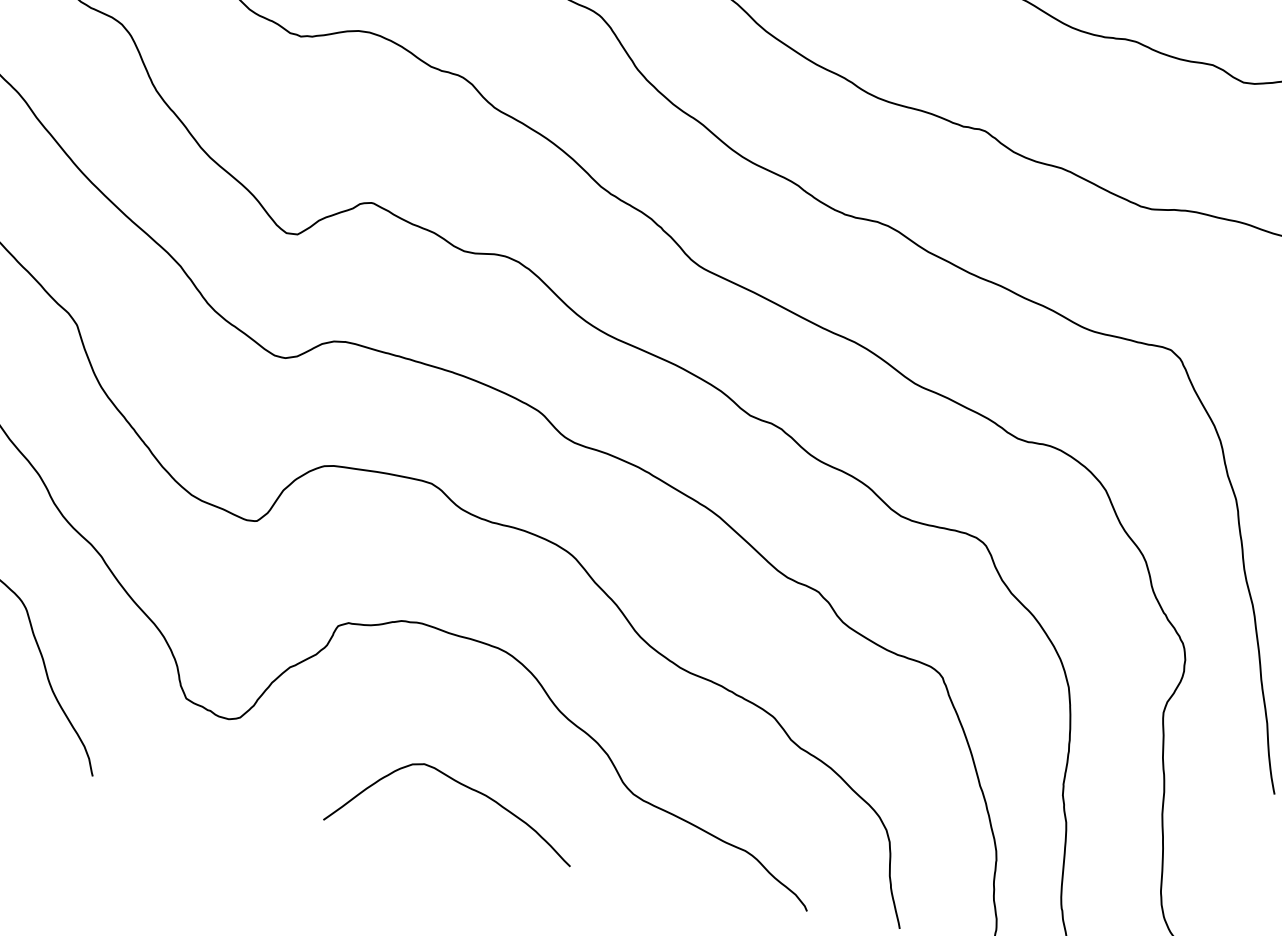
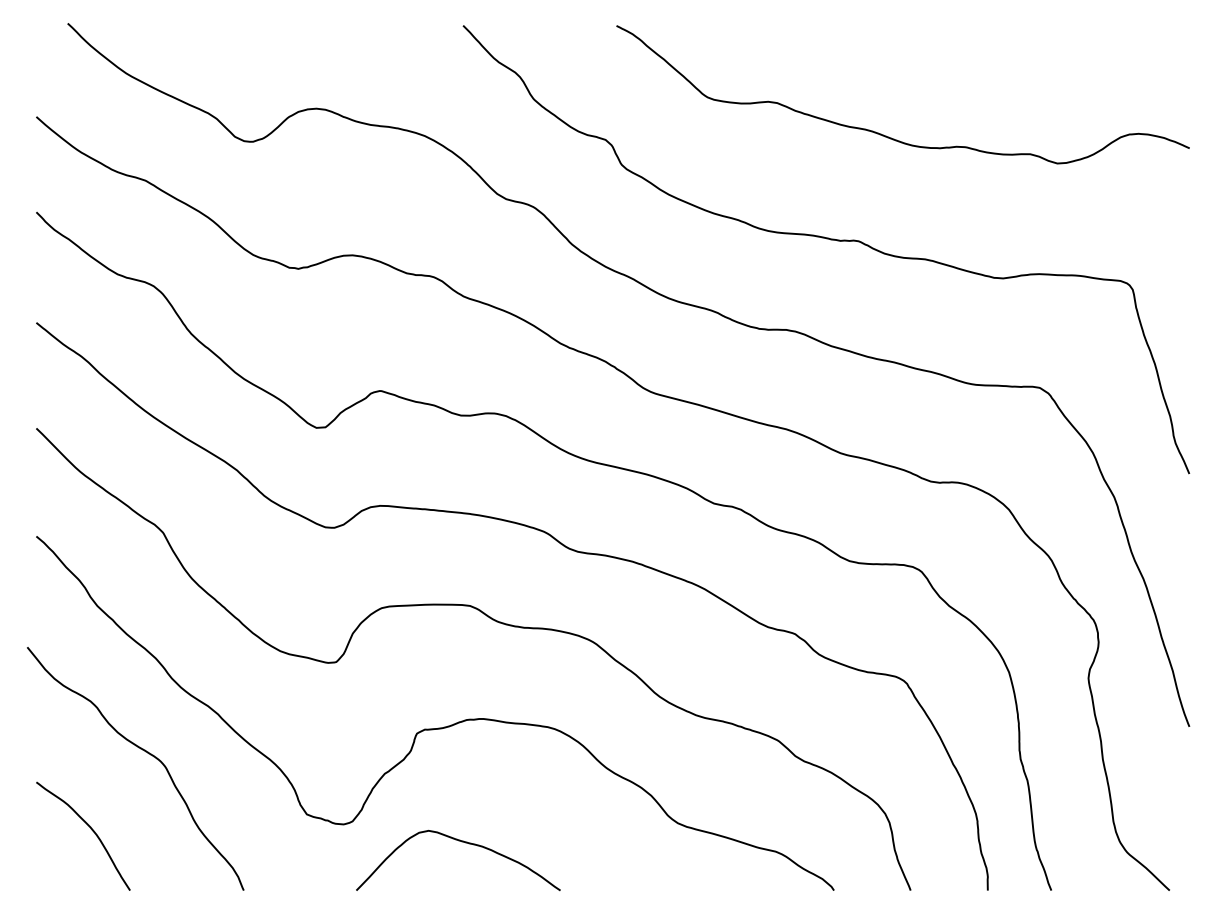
curve: (461, 785) -> (461, 842), moved

